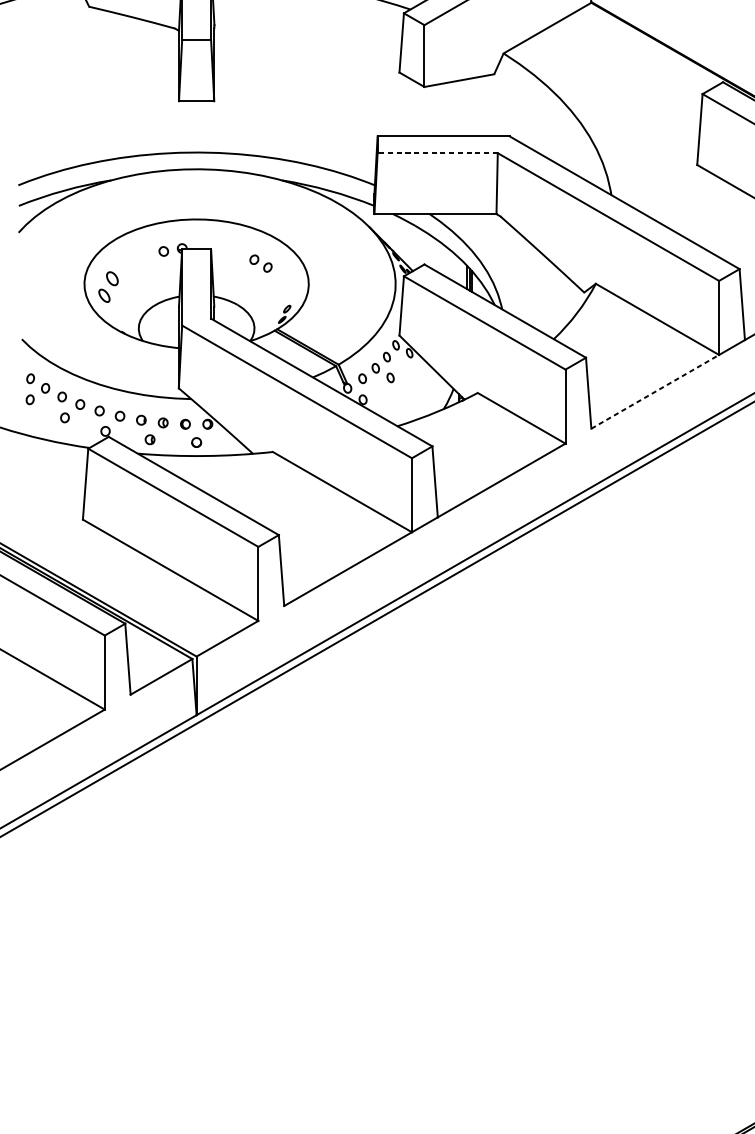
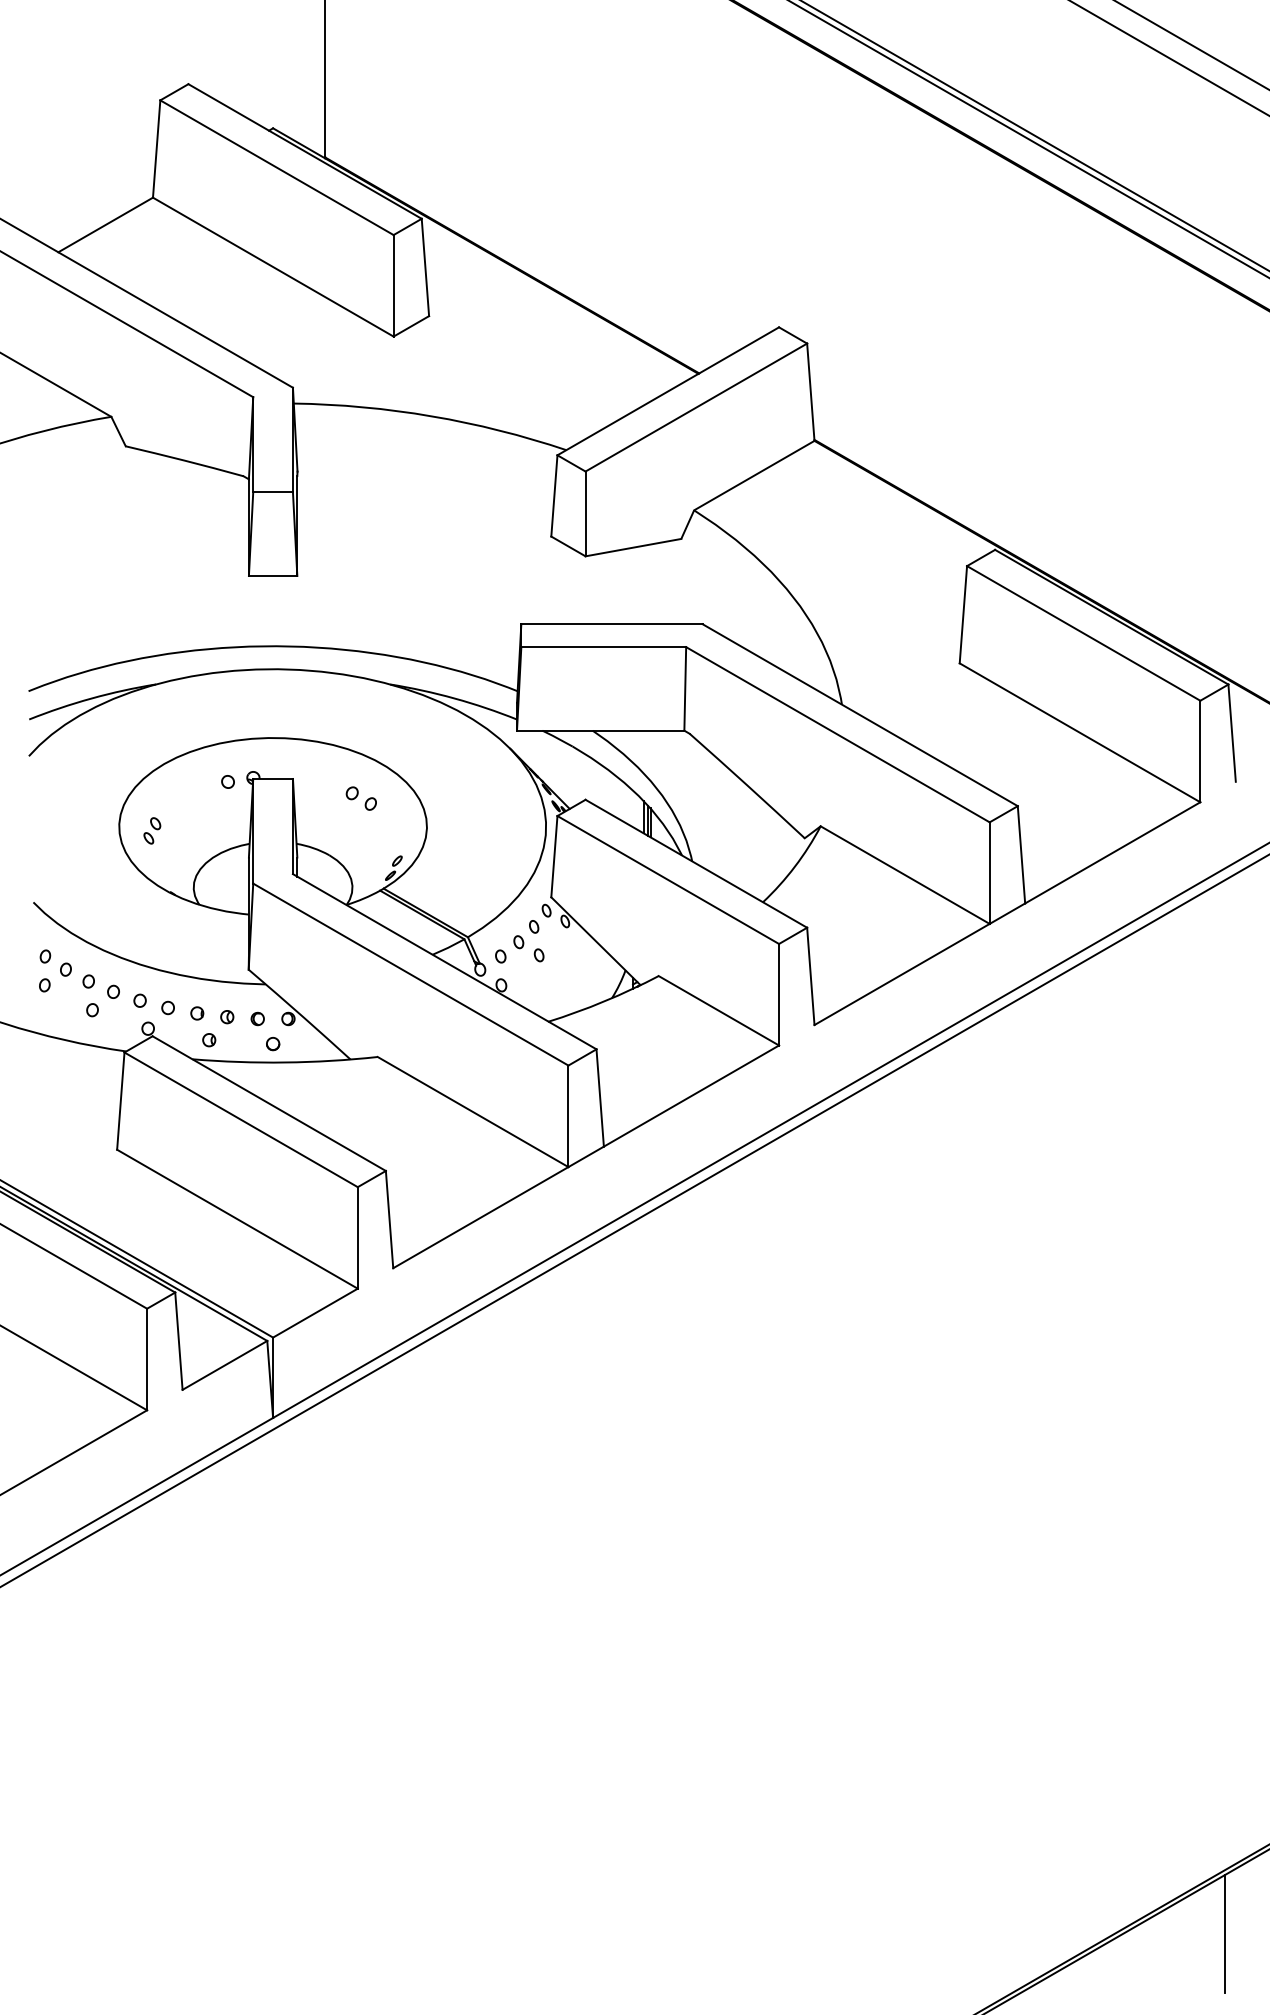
line: (437, 153) -> (603, 647), dashed -> solid
part: (108, 286) -> (152, 830), size x0.62
line: (655, 391) -> (902, 974), dashed -> solid

